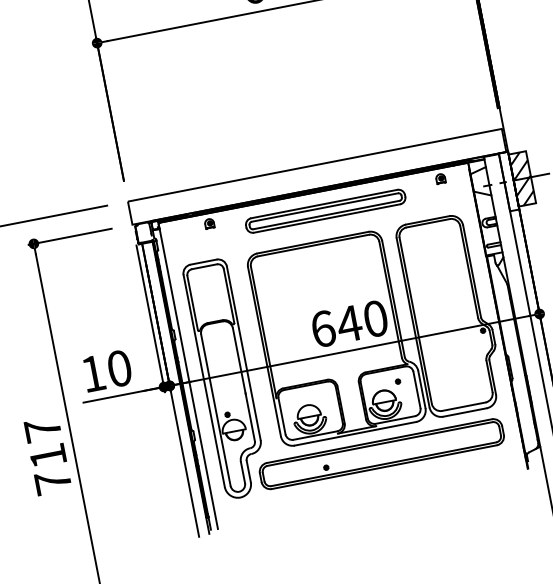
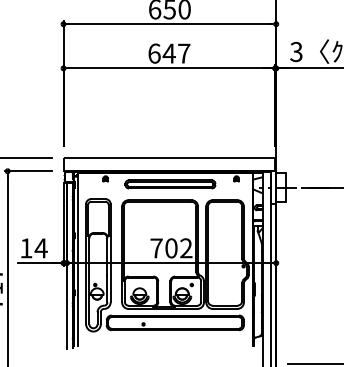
hatch: (522, 178) -> (281, 187), removed
text: (349, 324) -> (171, 248), 640 -> 702
text: (118, 369) -> (40, 248), 10 -> 14

